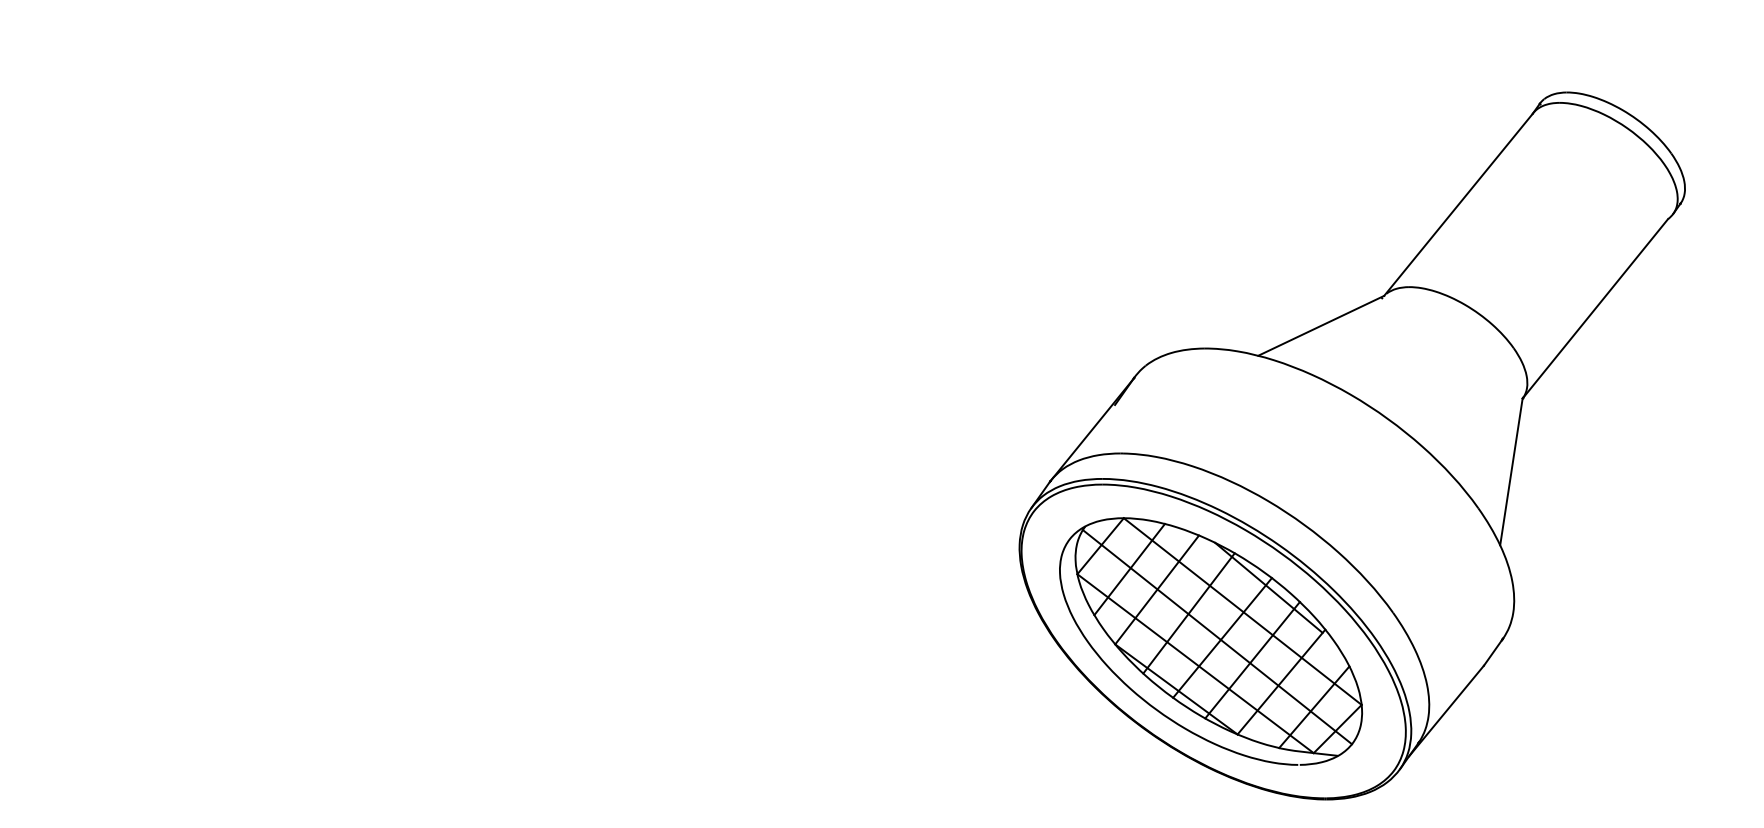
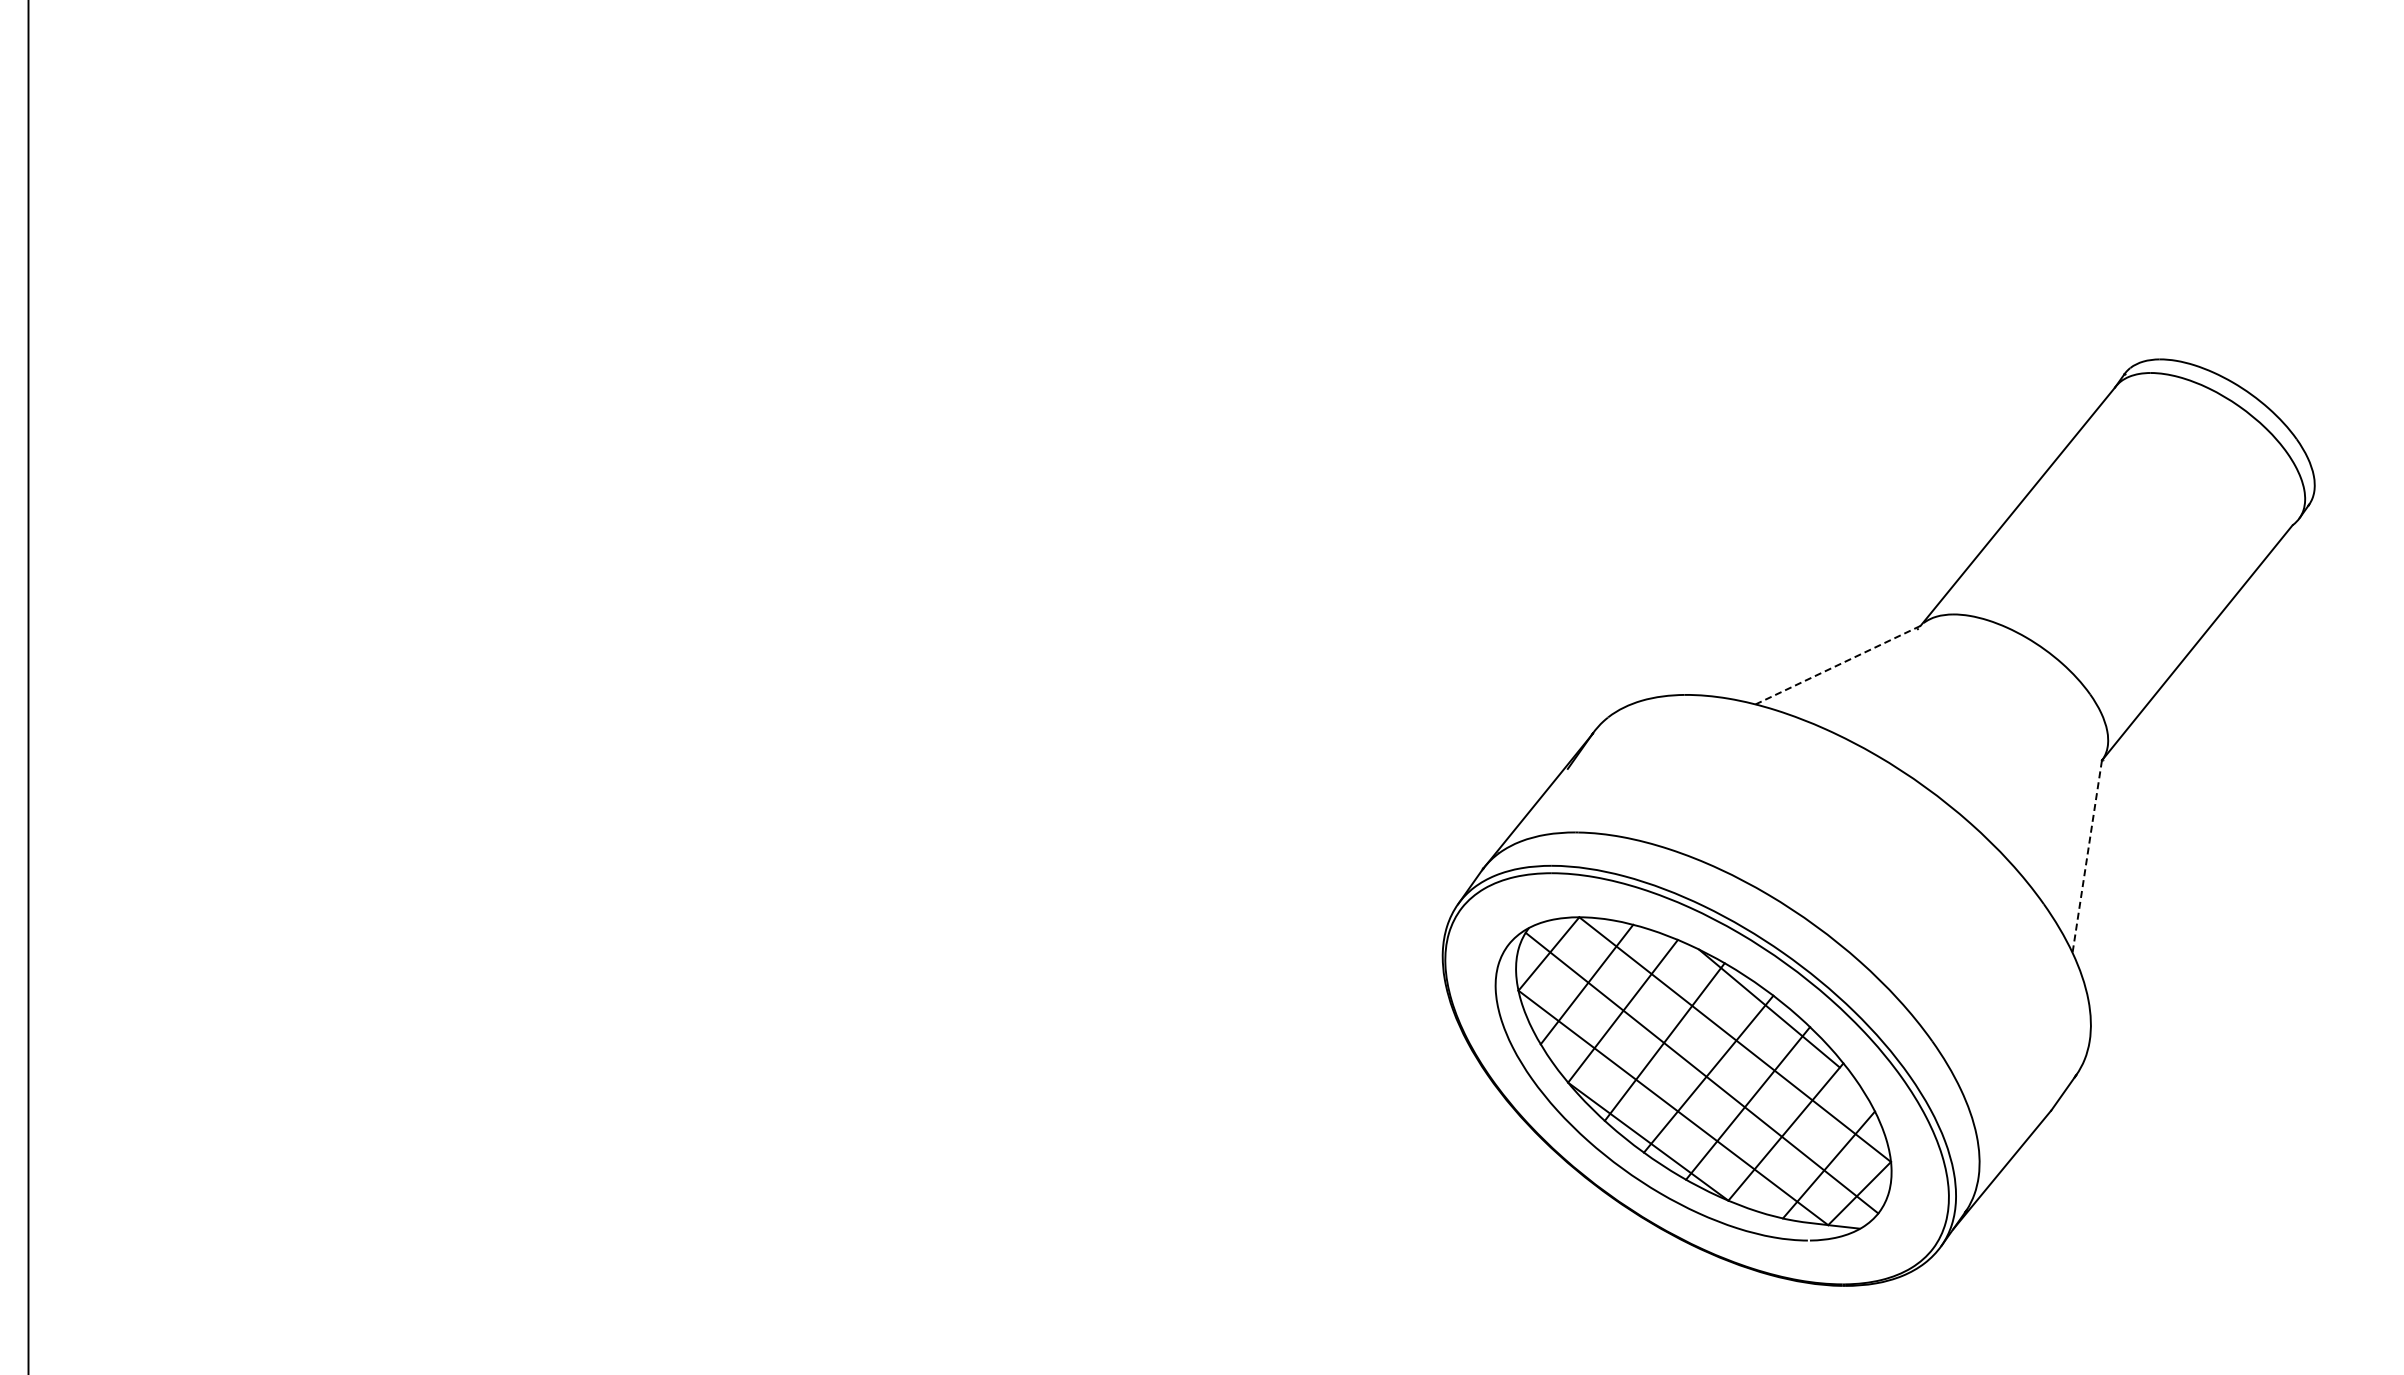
line: (1320, 326) -> (1837, 665), solid -> dashed
line: (1511, 472) -> (2087, 857), solid -> dashed

